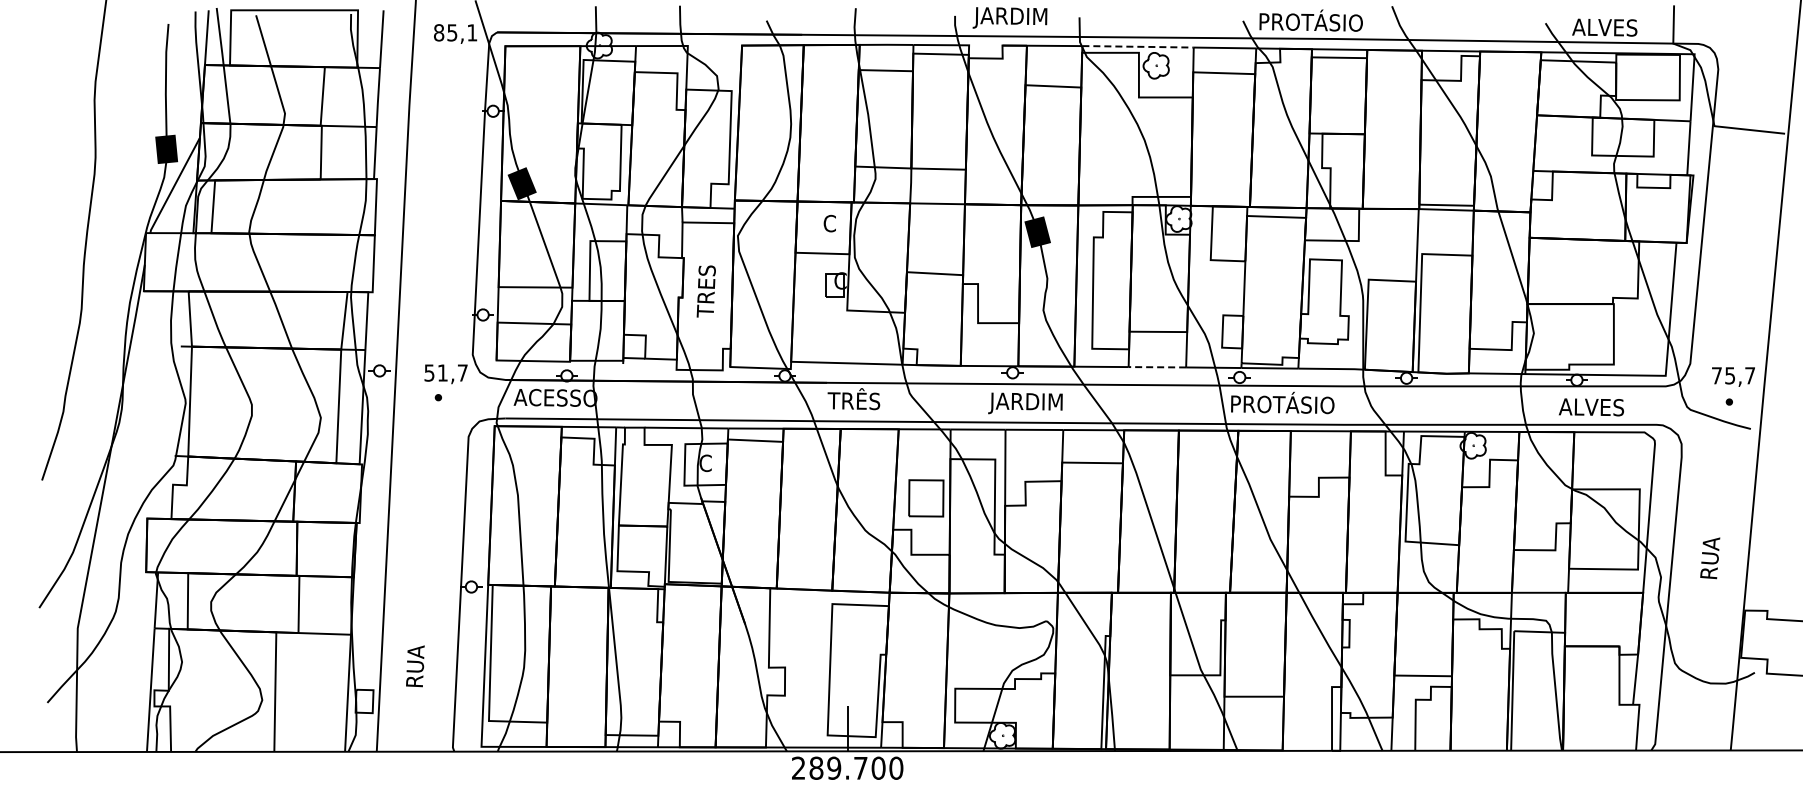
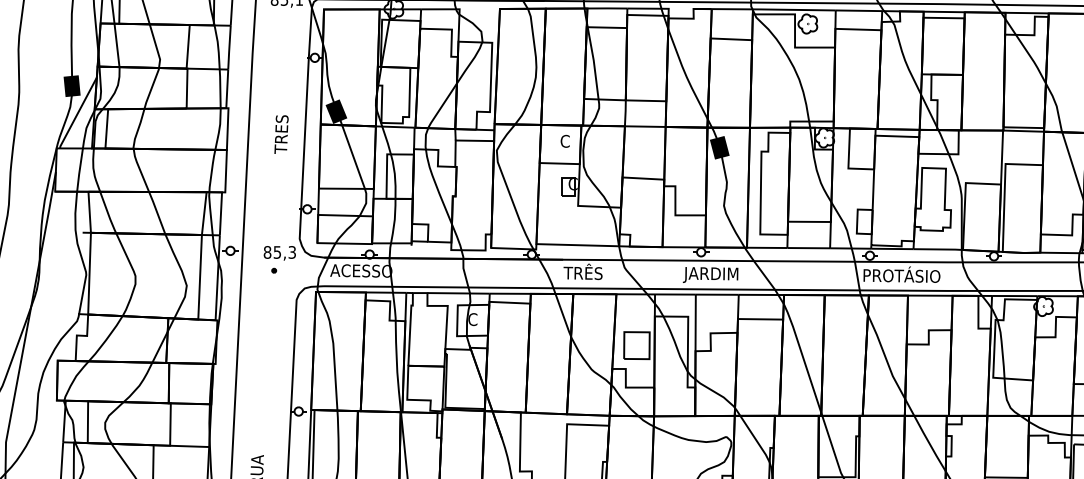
line: (1137, 46) -> (793, 9), dashed -> solid
text: (705, 291) -> (280, 134), moved
line: (1157, 367) -> (808, 248), dashed -> solid
text: (445, 372) -> (279, 252), 51,7 -> 85,3

